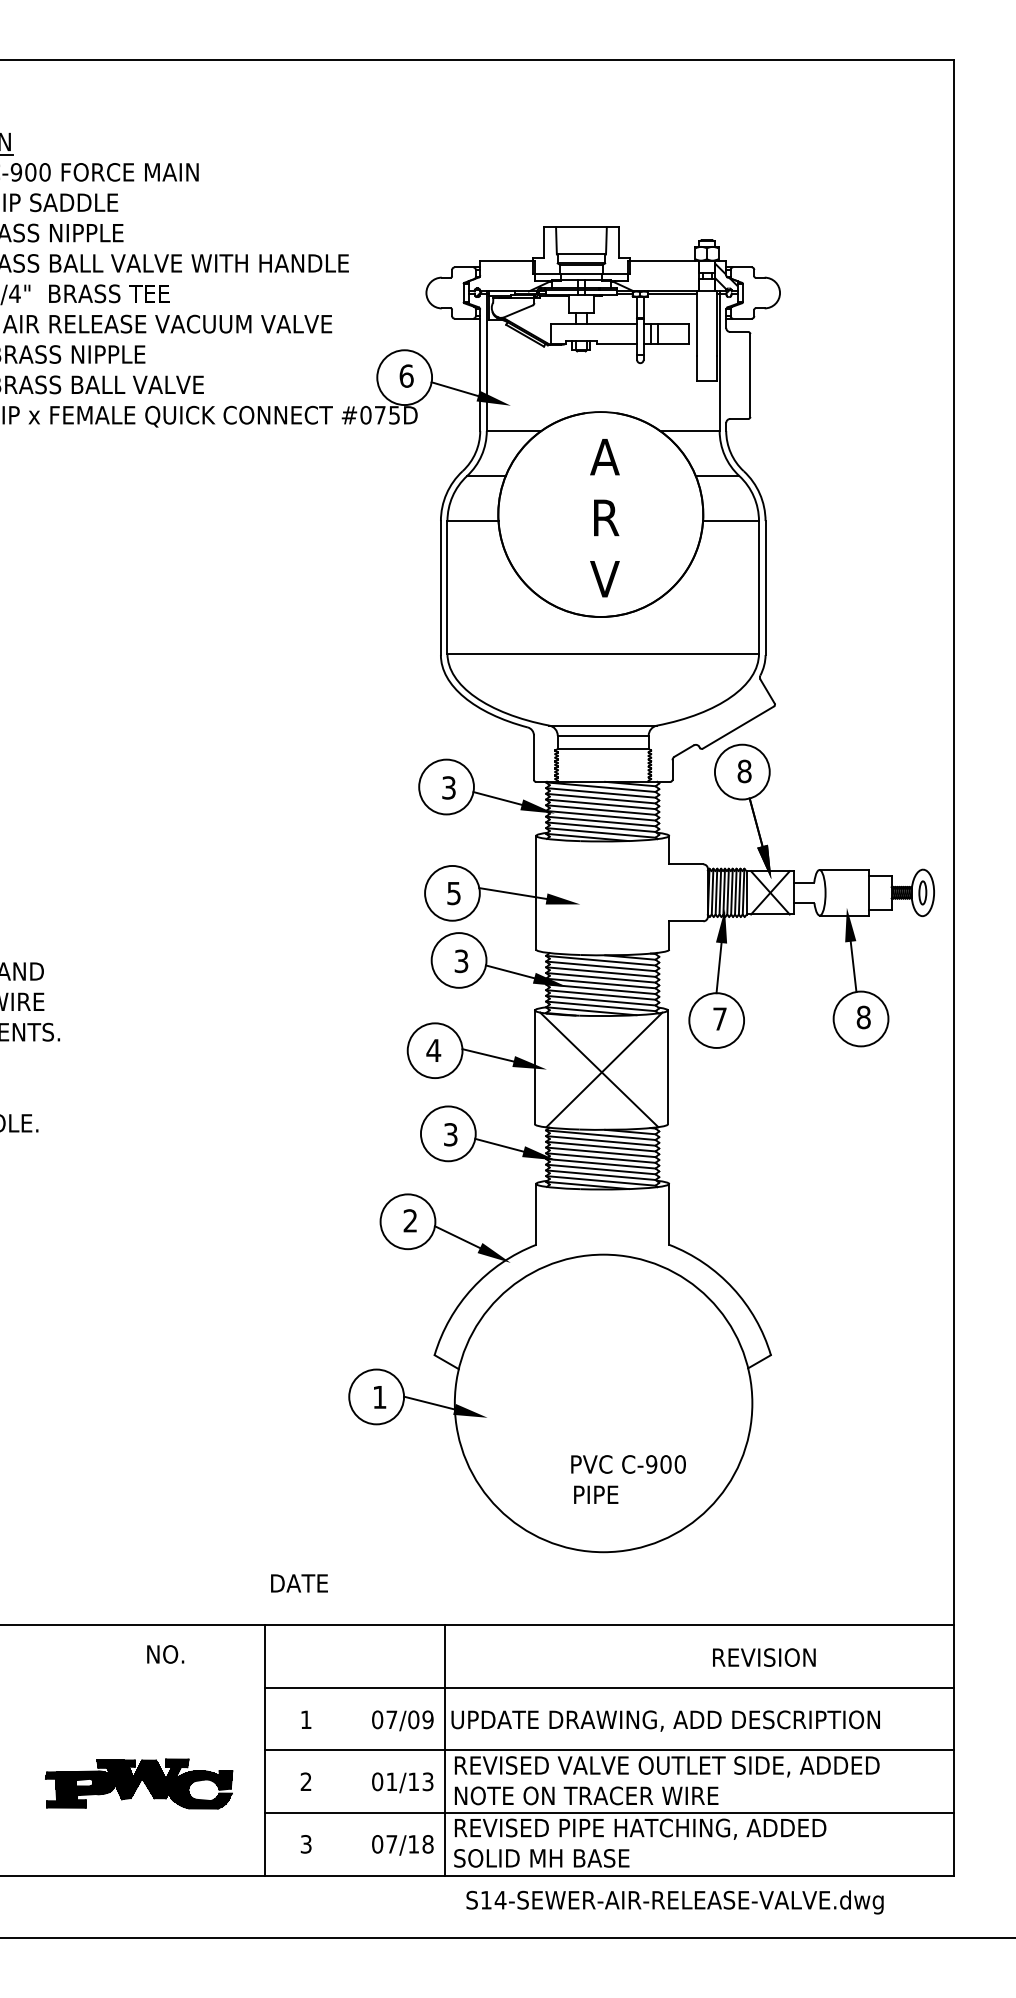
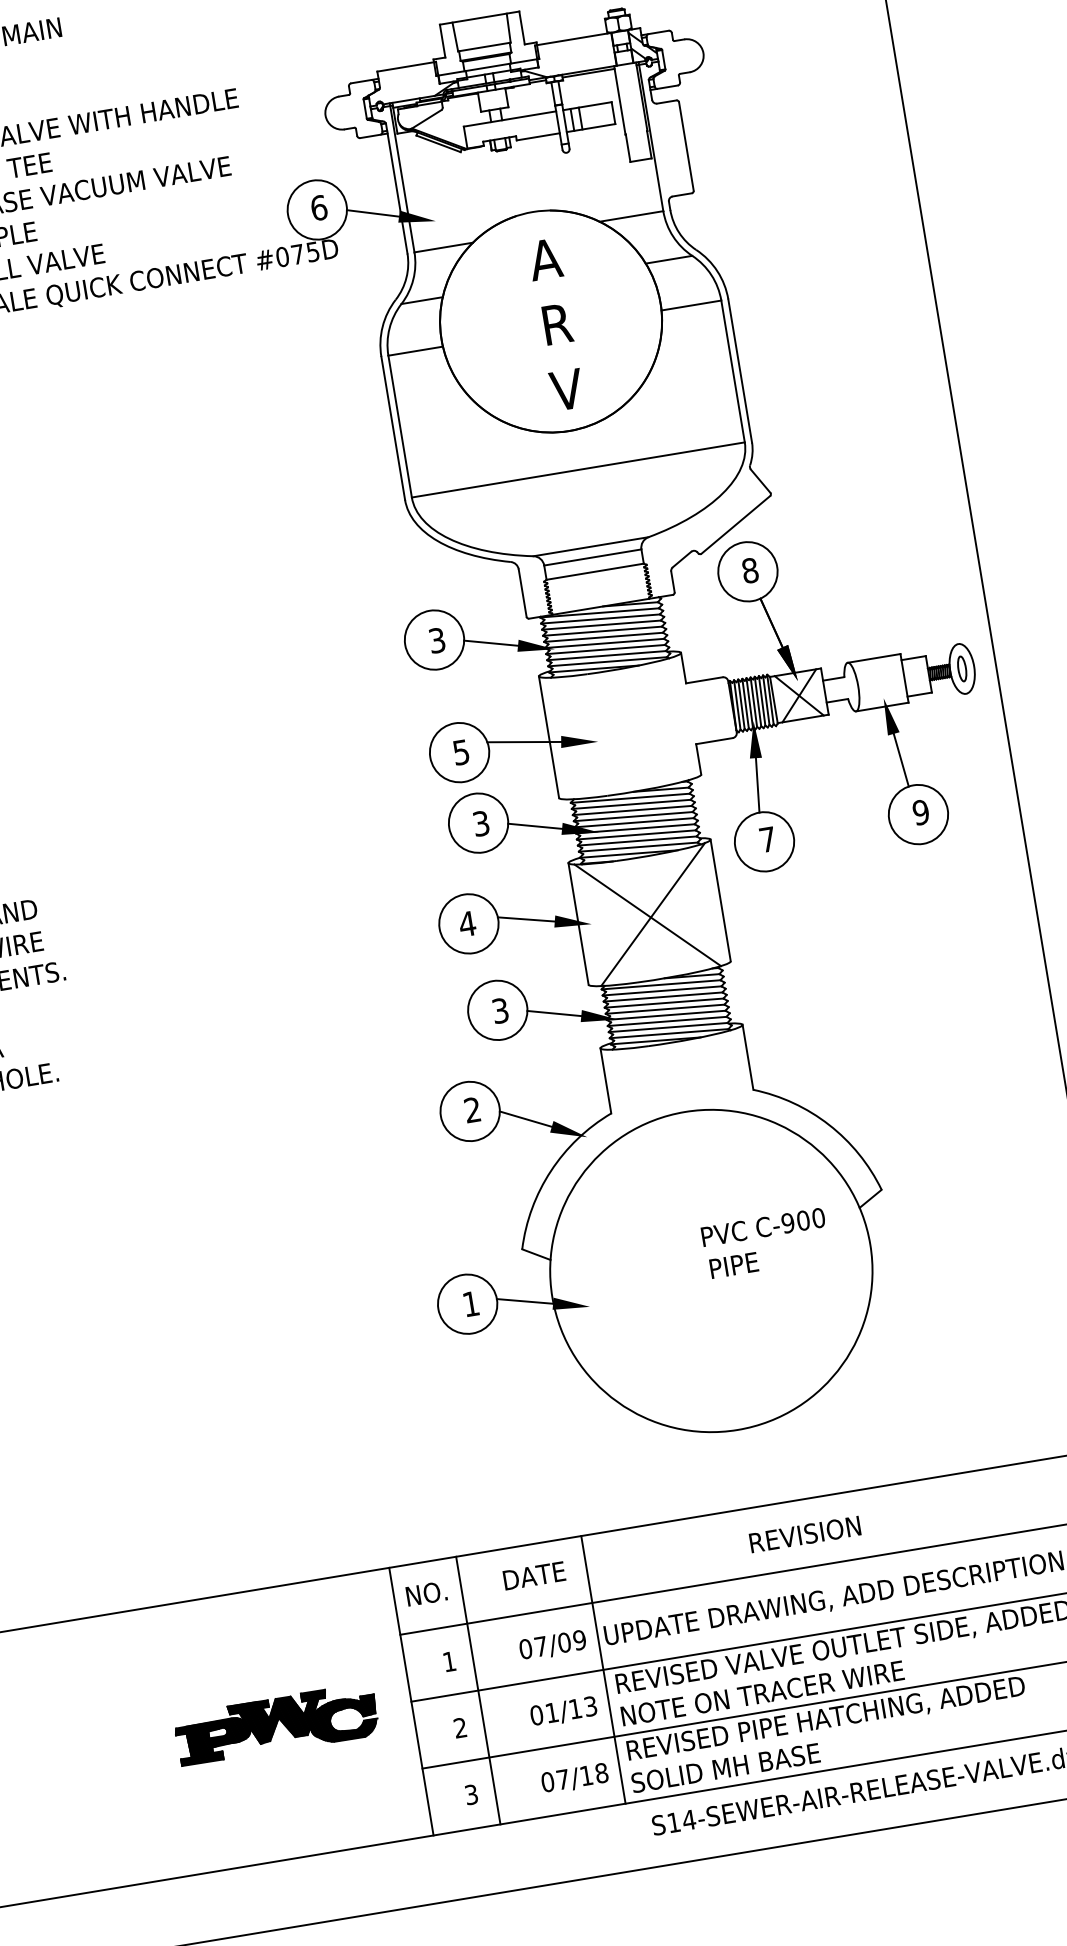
text: (863, 1017) -> (920, 812), 8 -> 9
text: (628, 1479) -> (765, 1243), moved
text: (299, 1583) -> (534, 1575), moved
text: (165, 1654) -> (426, 1593), moved
text: (764, 1657) -> (805, 1534), moved
line: (328, 1750) -> (478, 1690), added
part: (139, 1783) -> (276, 1723), moved

